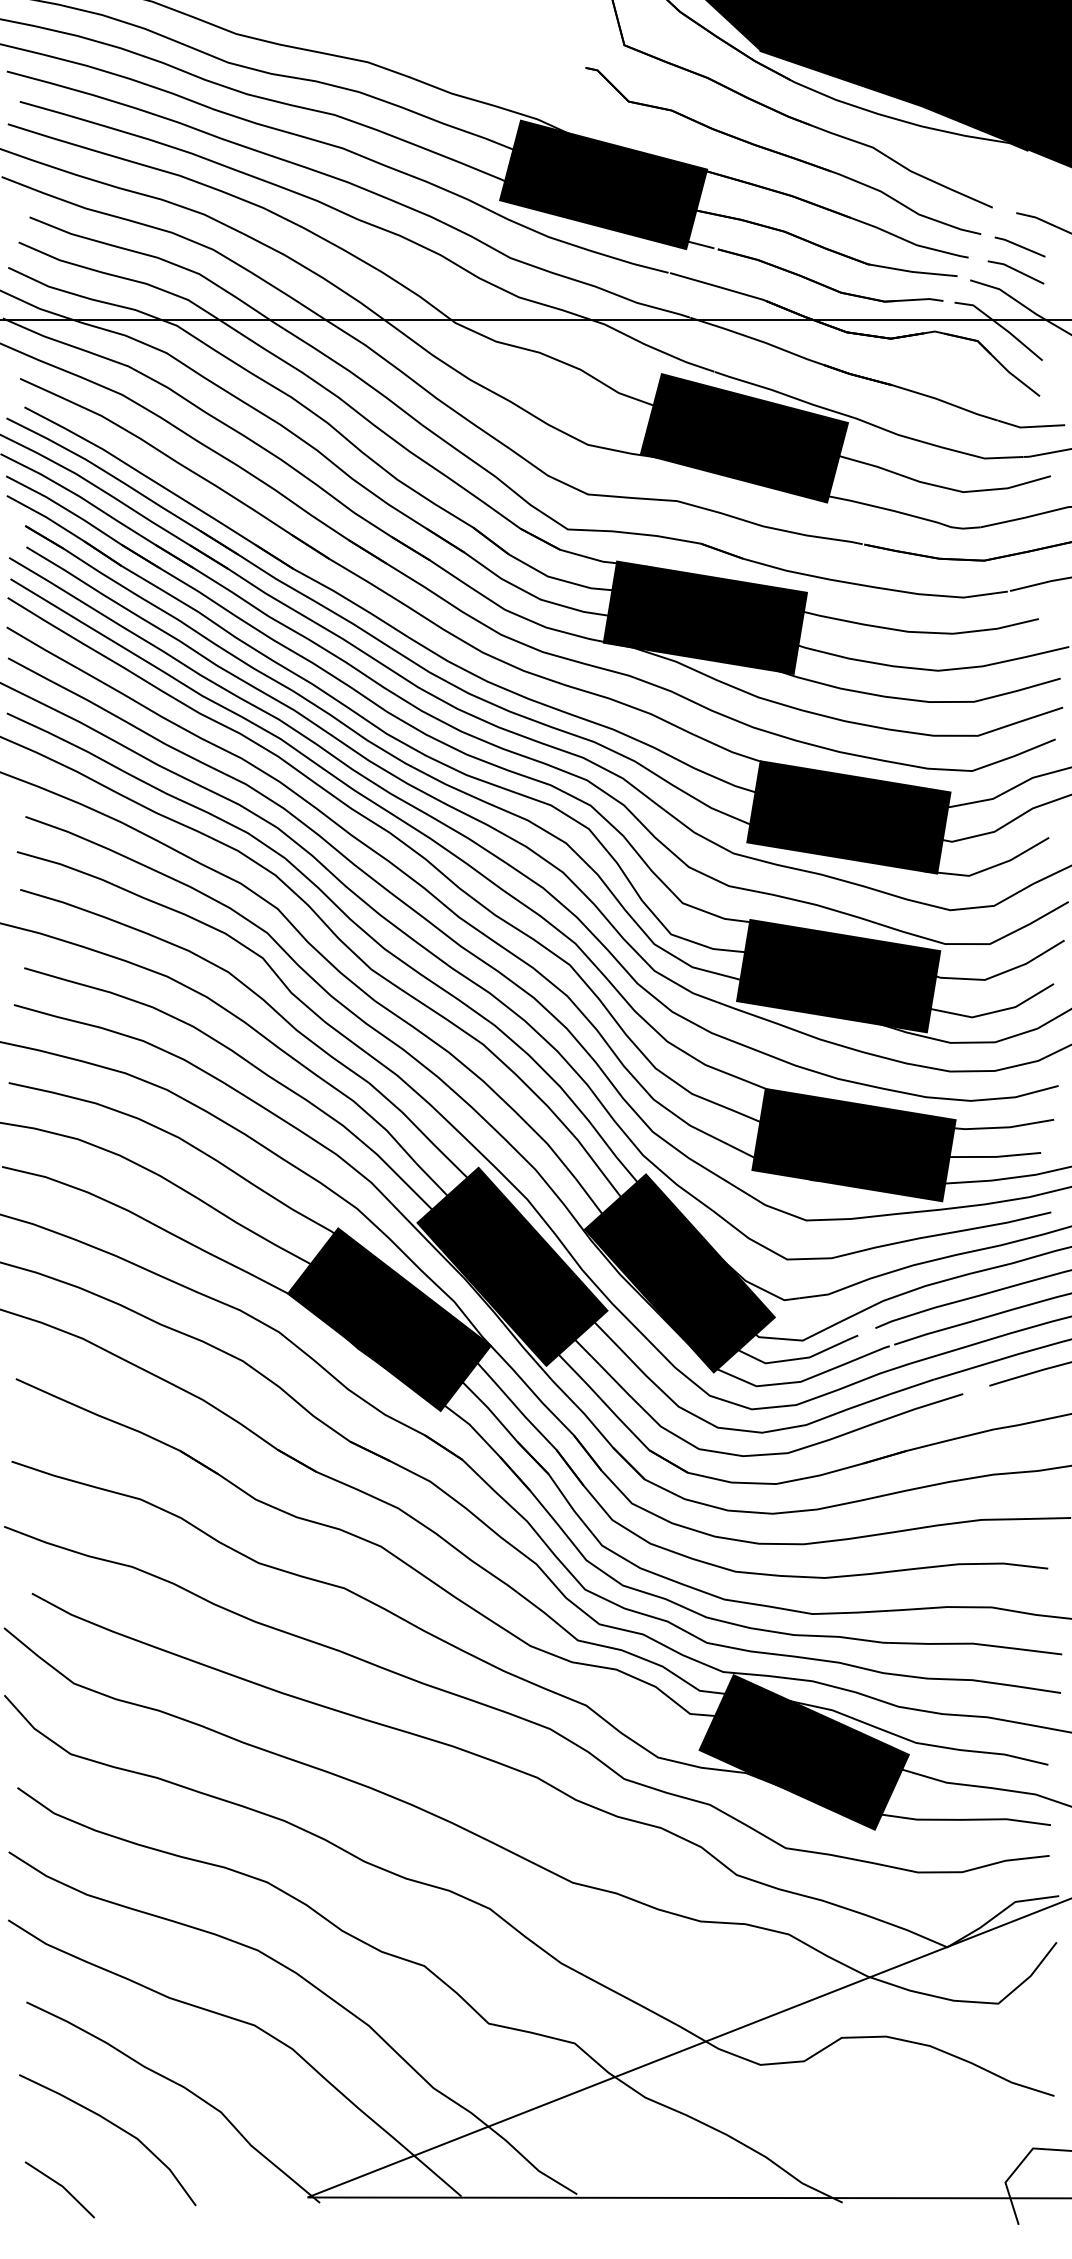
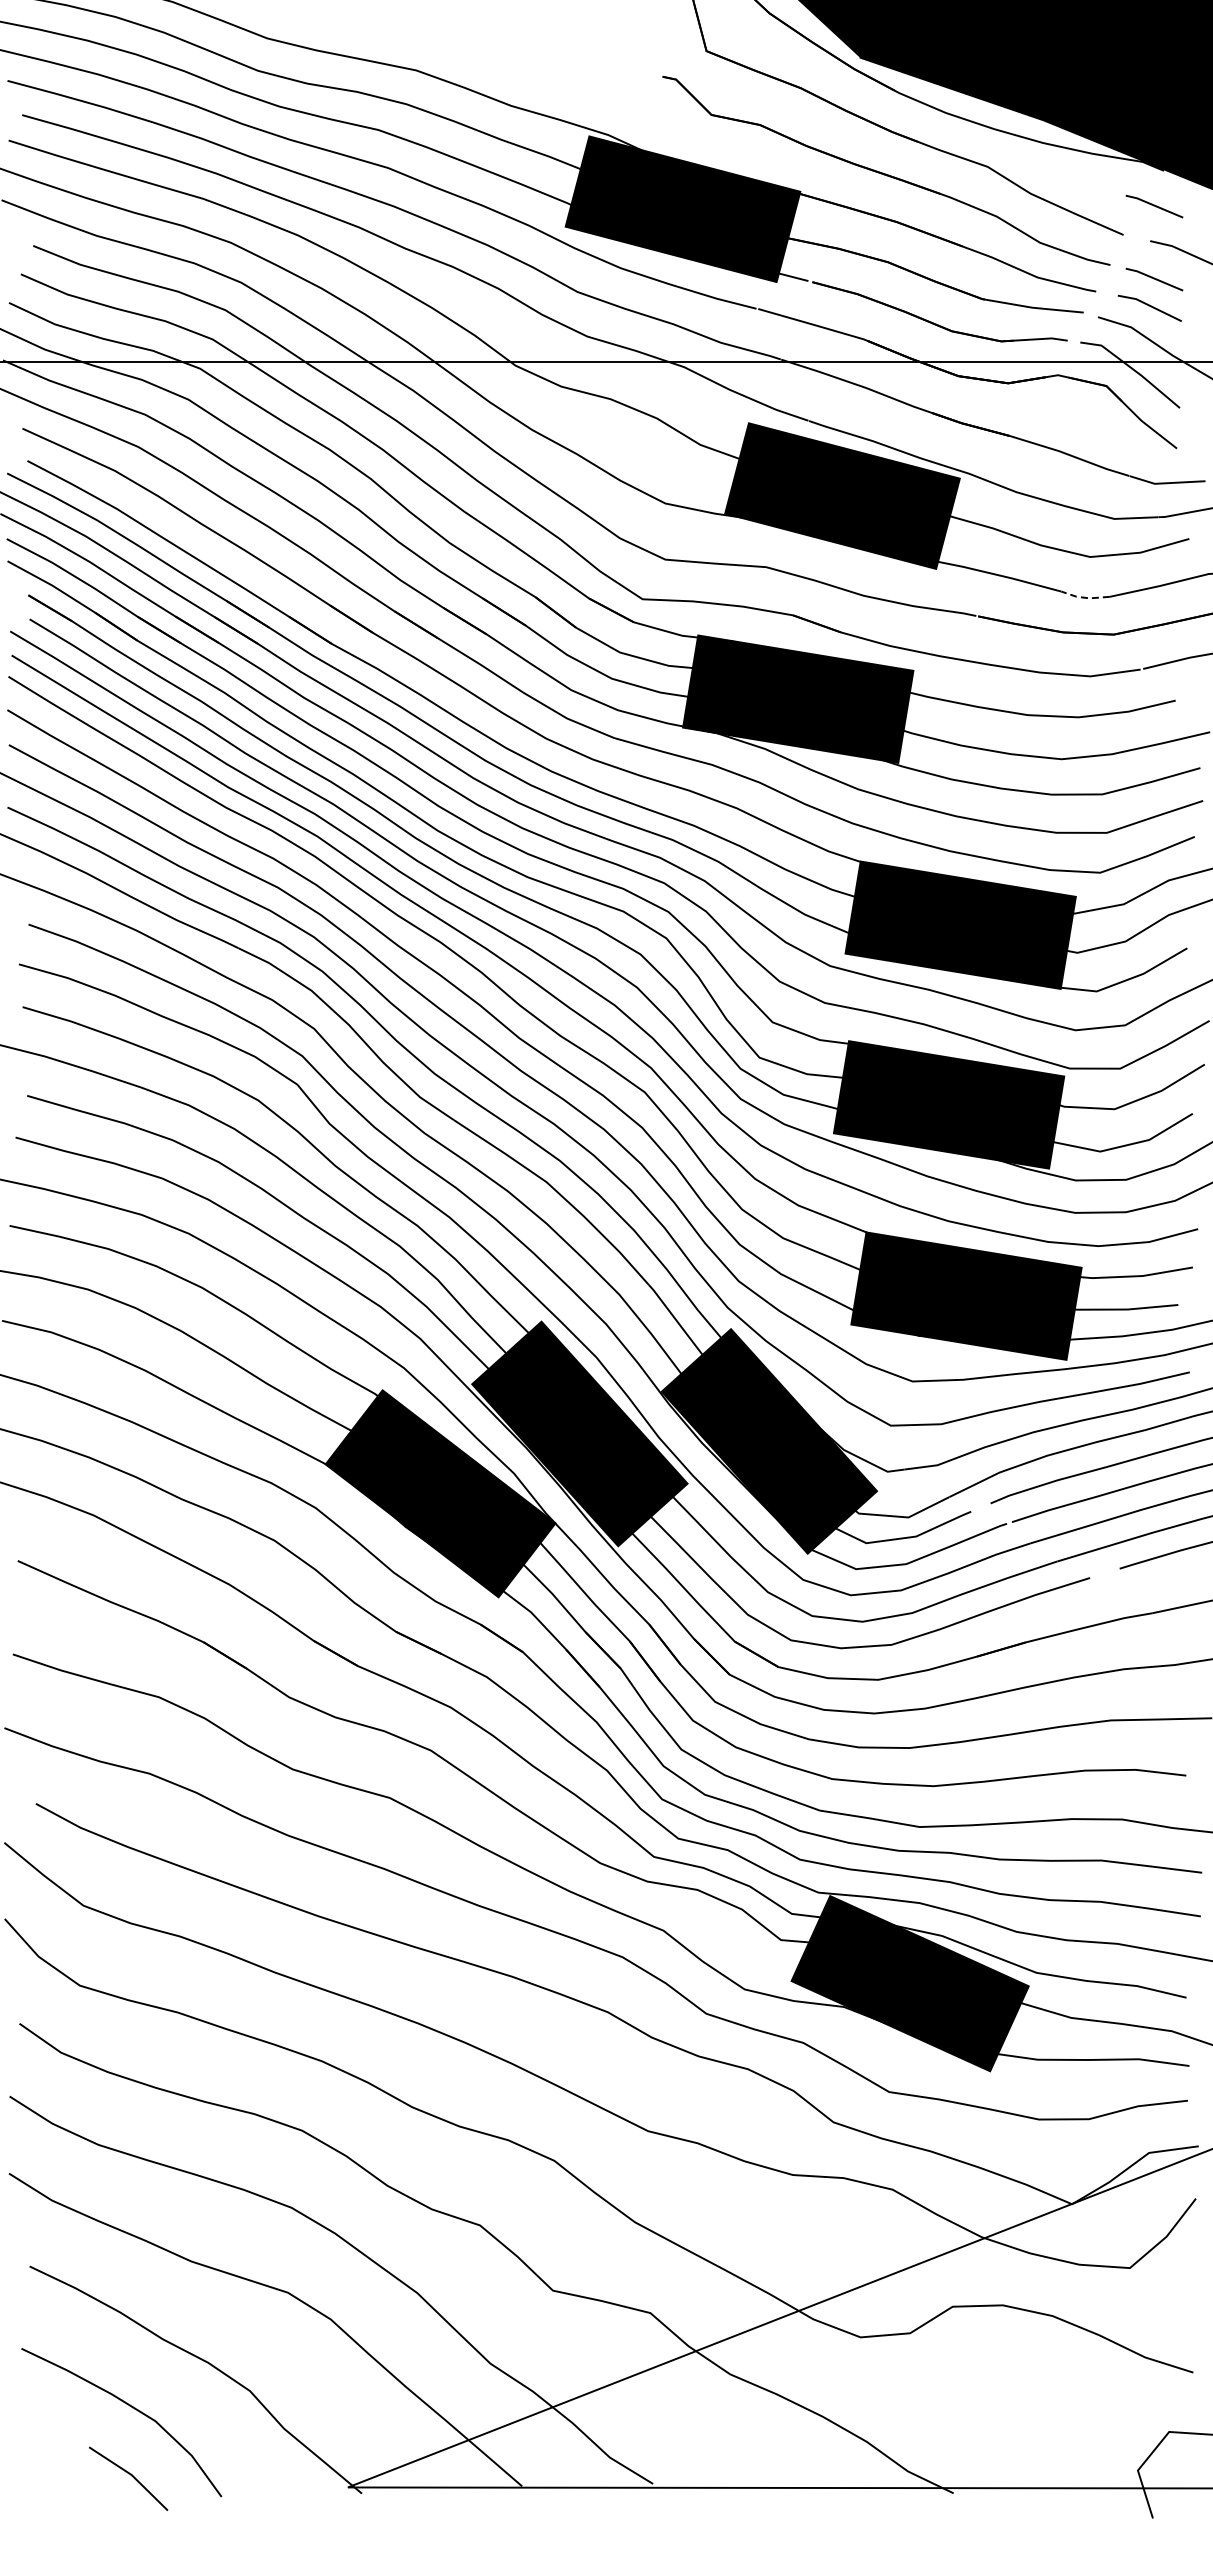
line: (1020, 182) -> (1154, 206), added
line: (958, 527) -> (1084, 597), solid -> dashed
line: (61, 2186) -> (130, 2475), moved

